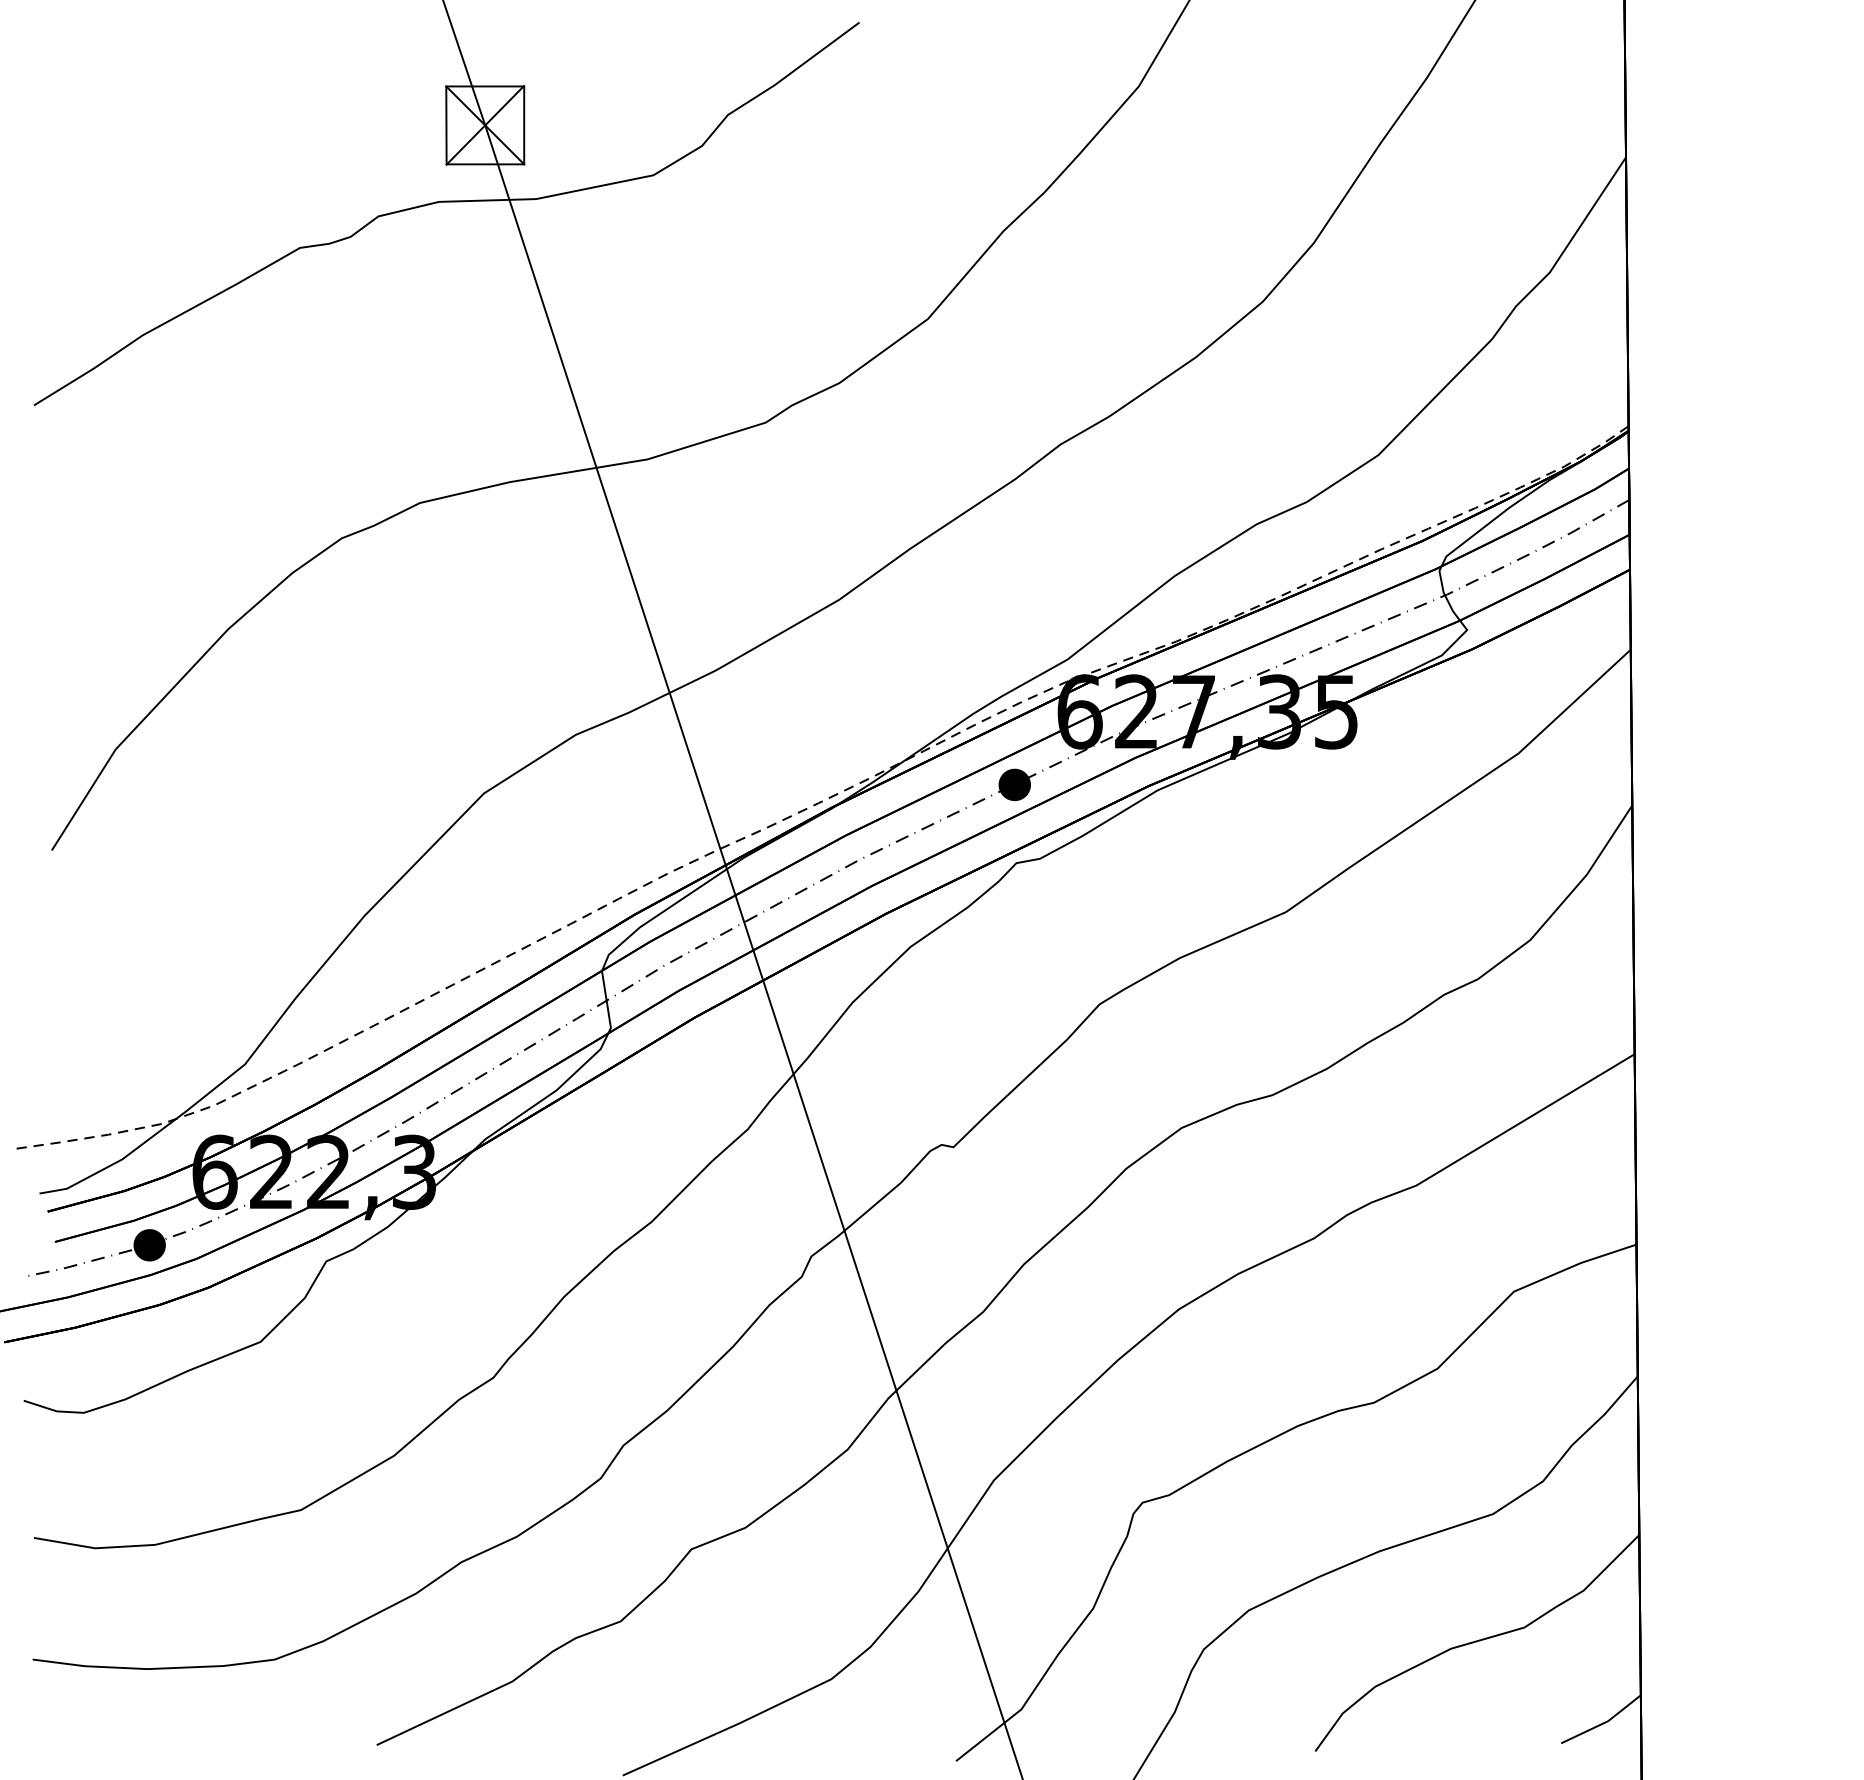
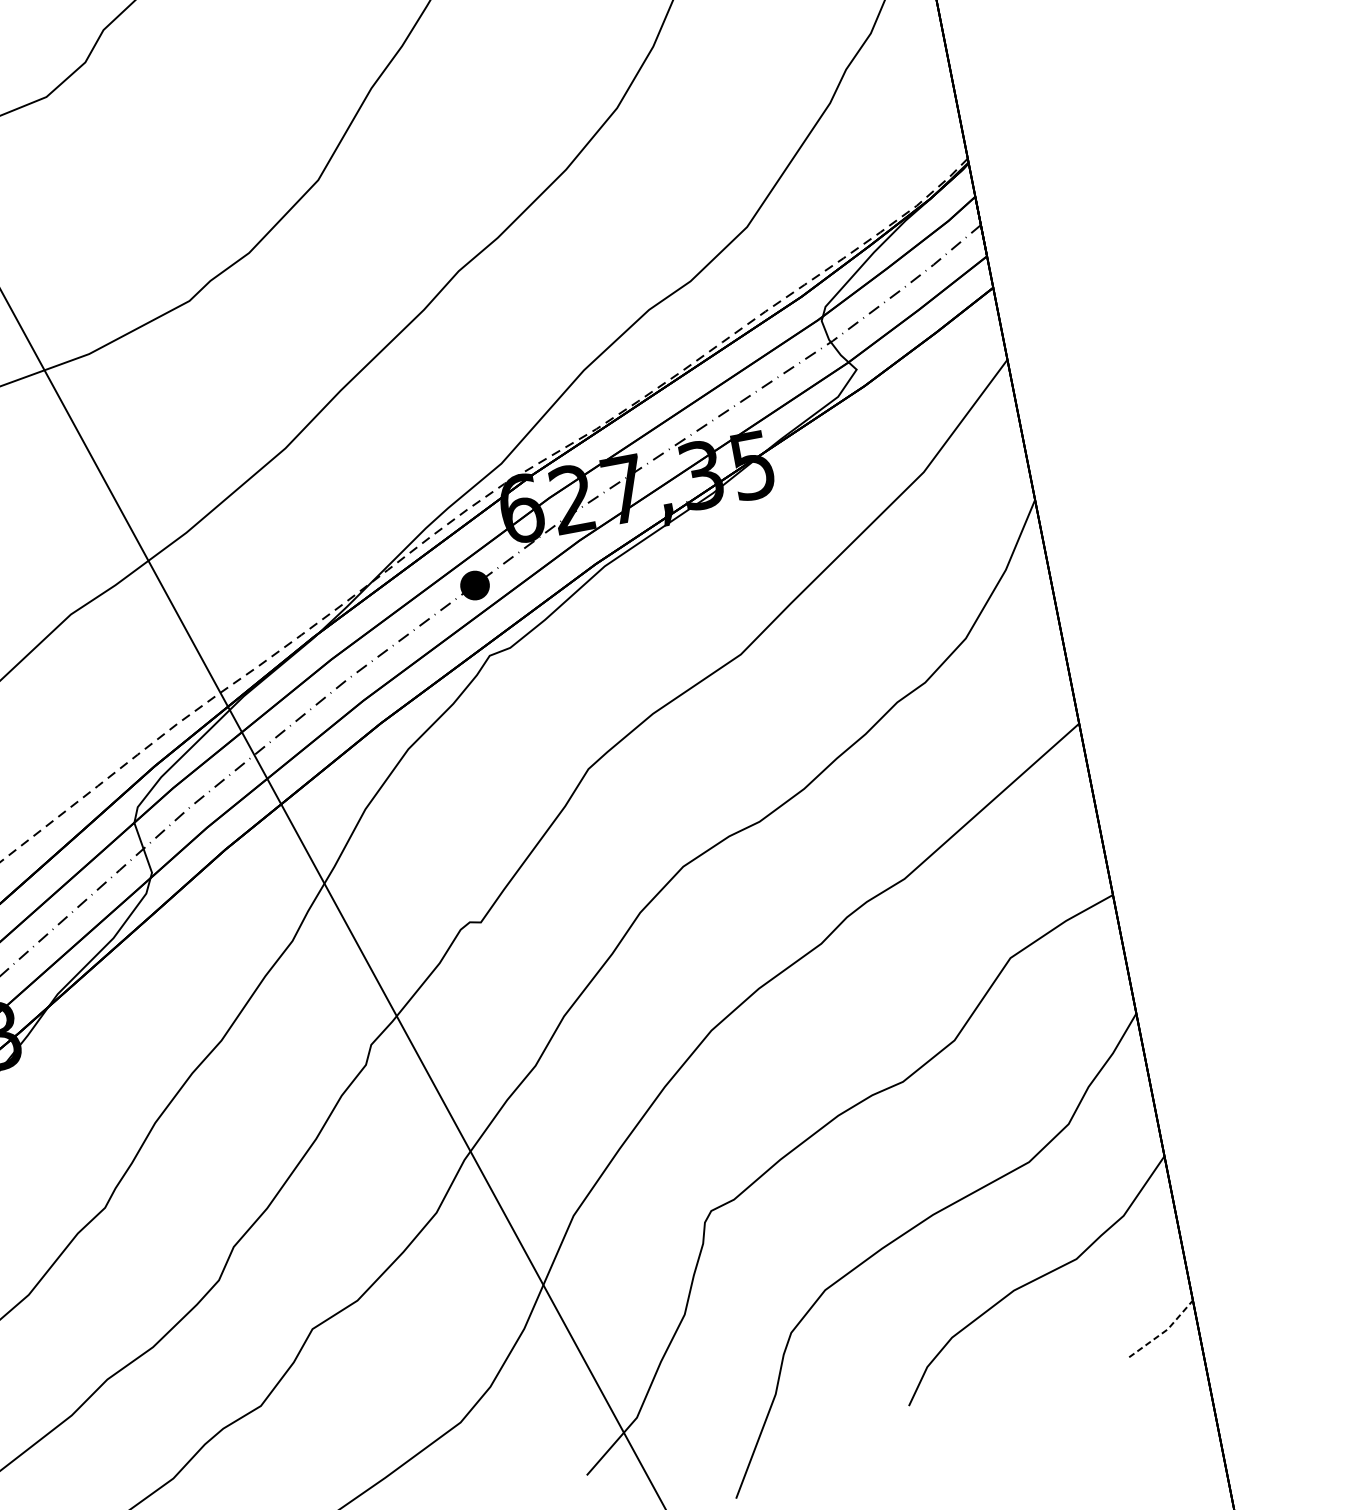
line: (1603, 1723) -> (1164, 1332), solid -> dashed

